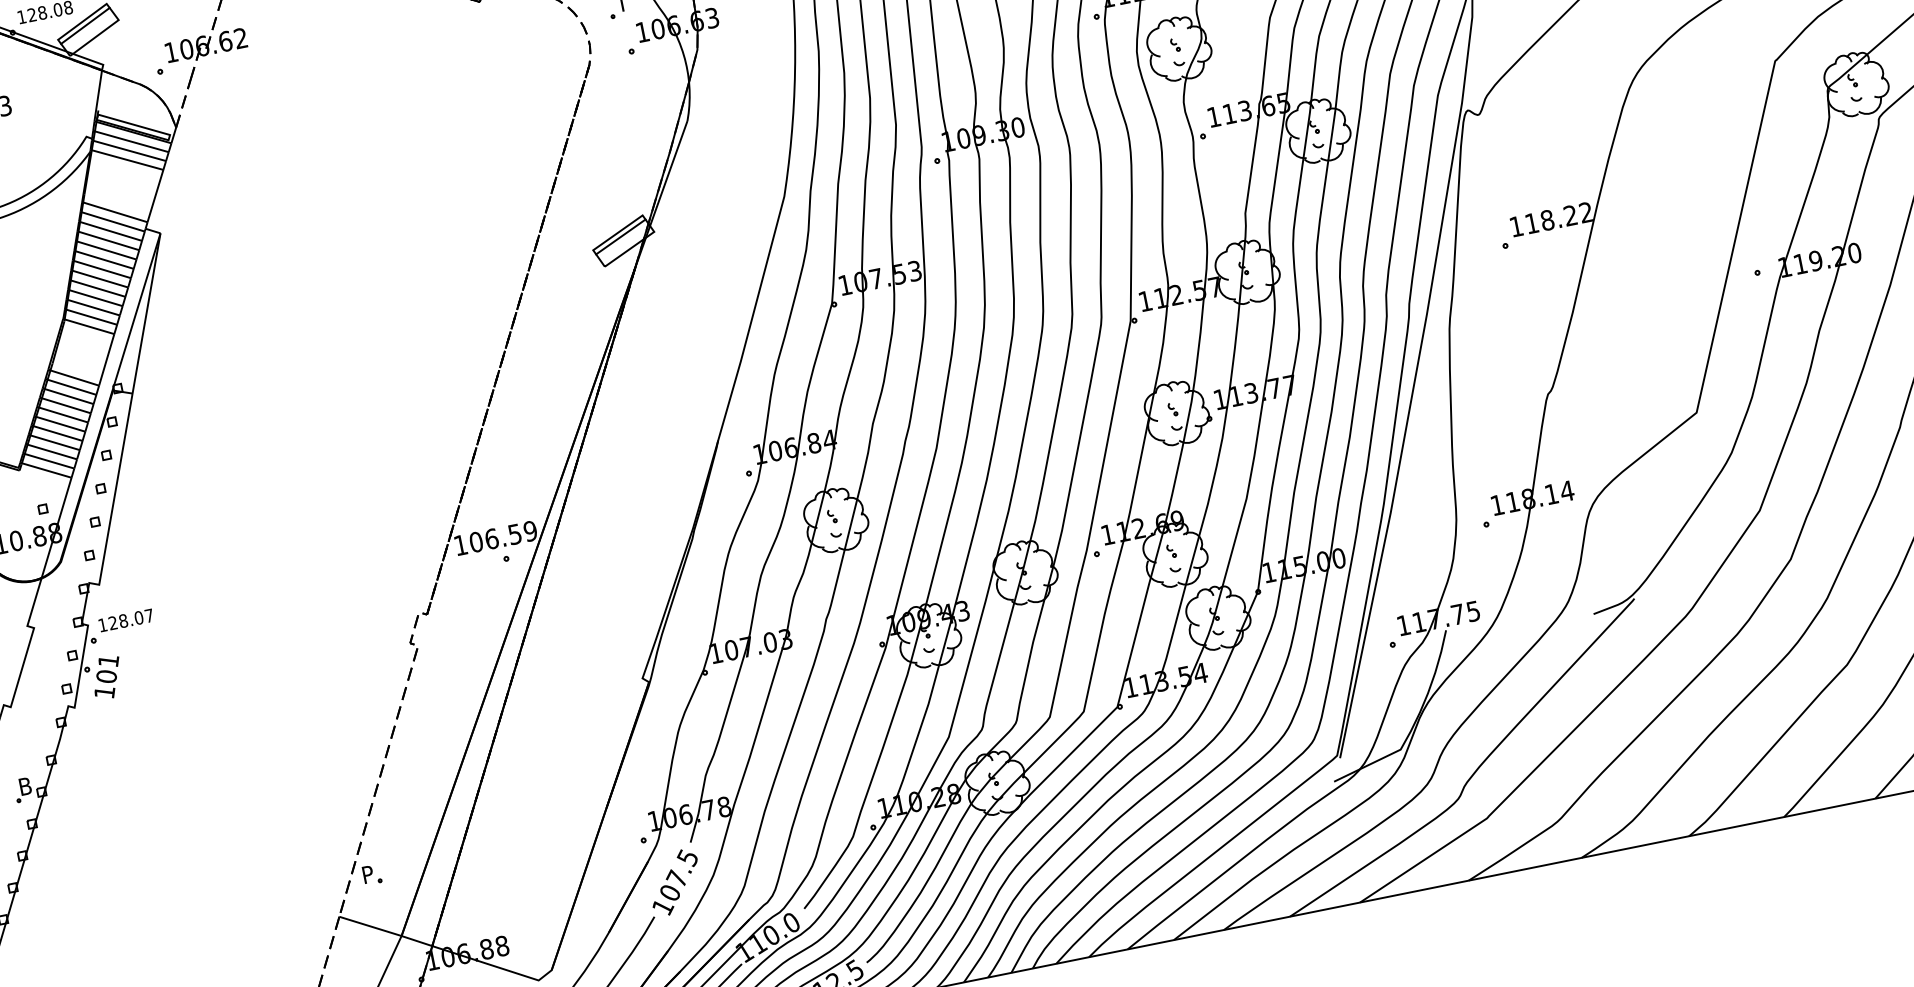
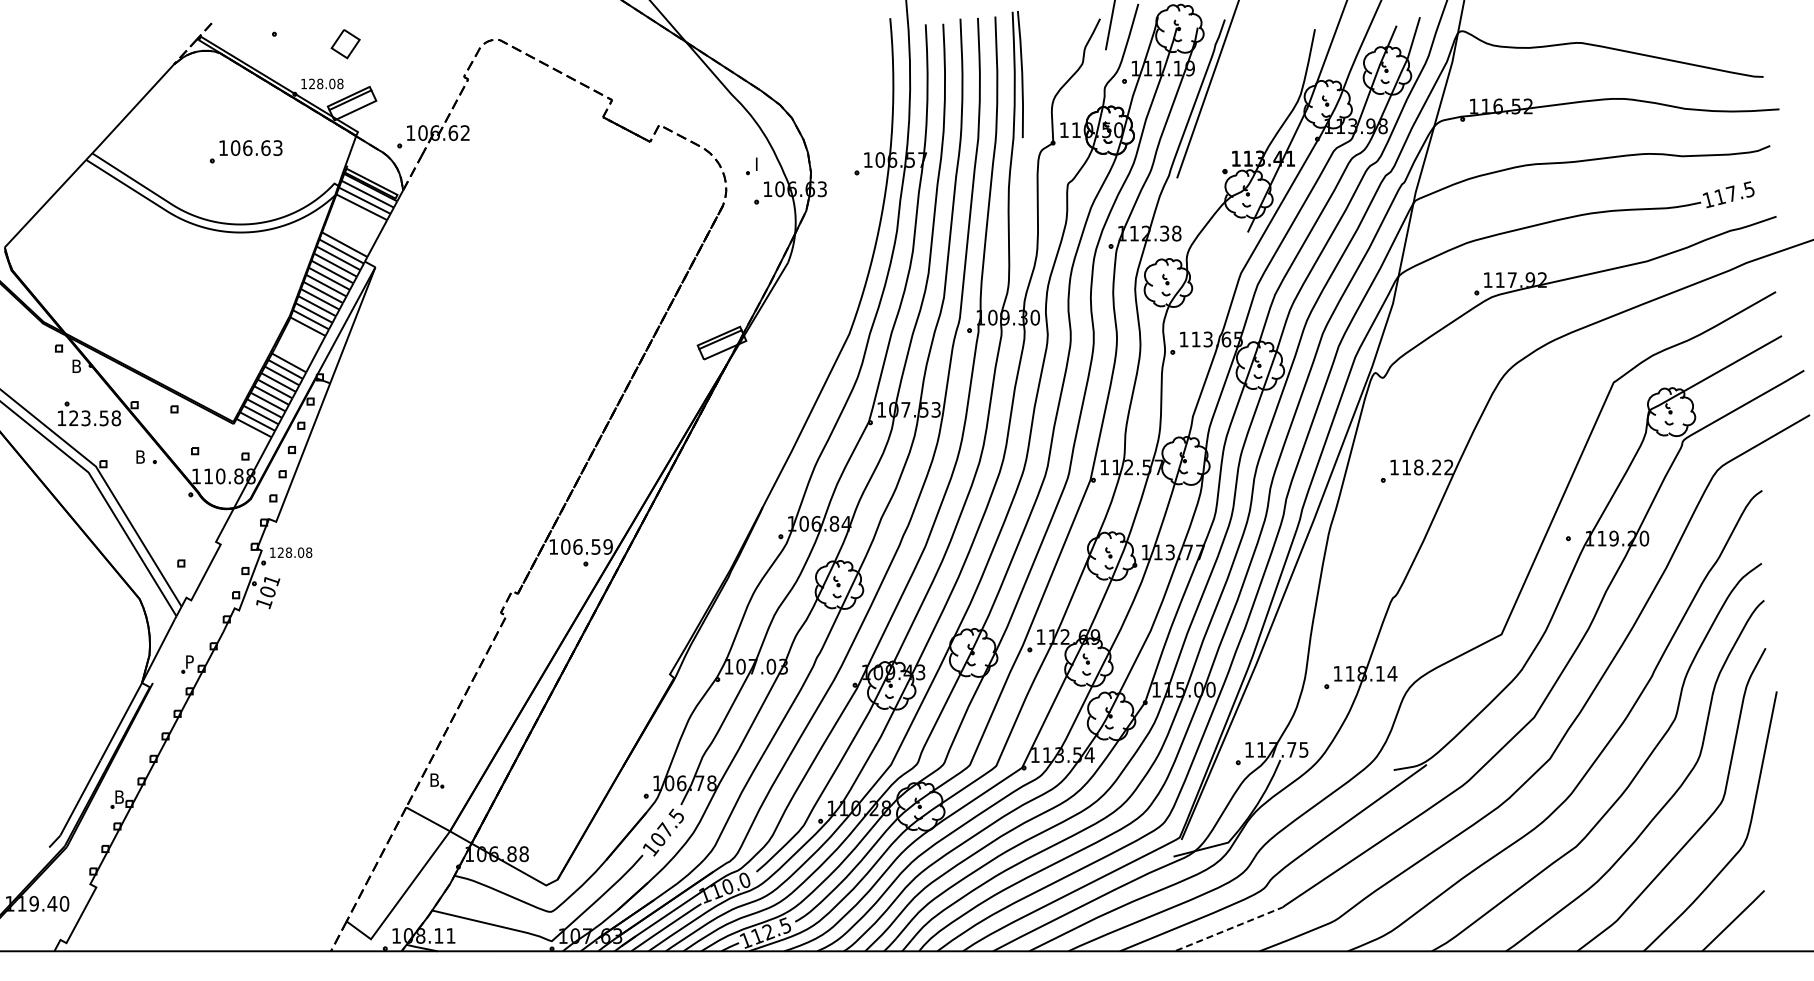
text: (149, 615) -> (309, 552), 128.07 -> 128.08
text: (25, 785) -> (190, 661), B -> P
line: (1425, 858) -> (1230, 928), solid -> dashed
text: (369, 873) -> (435, 779), P -> B

